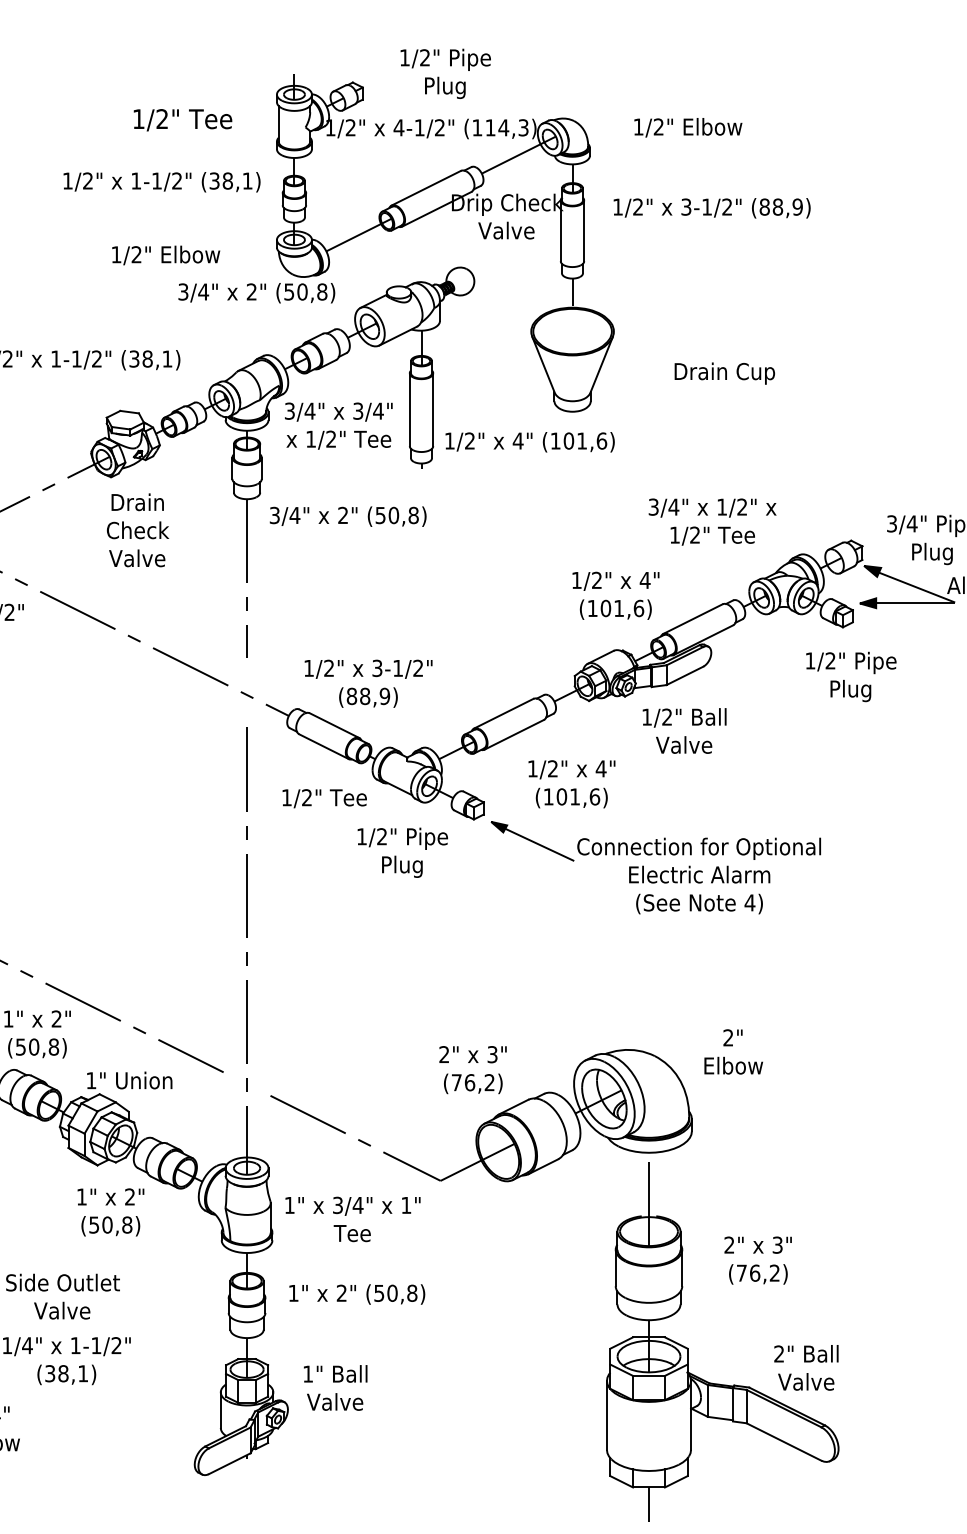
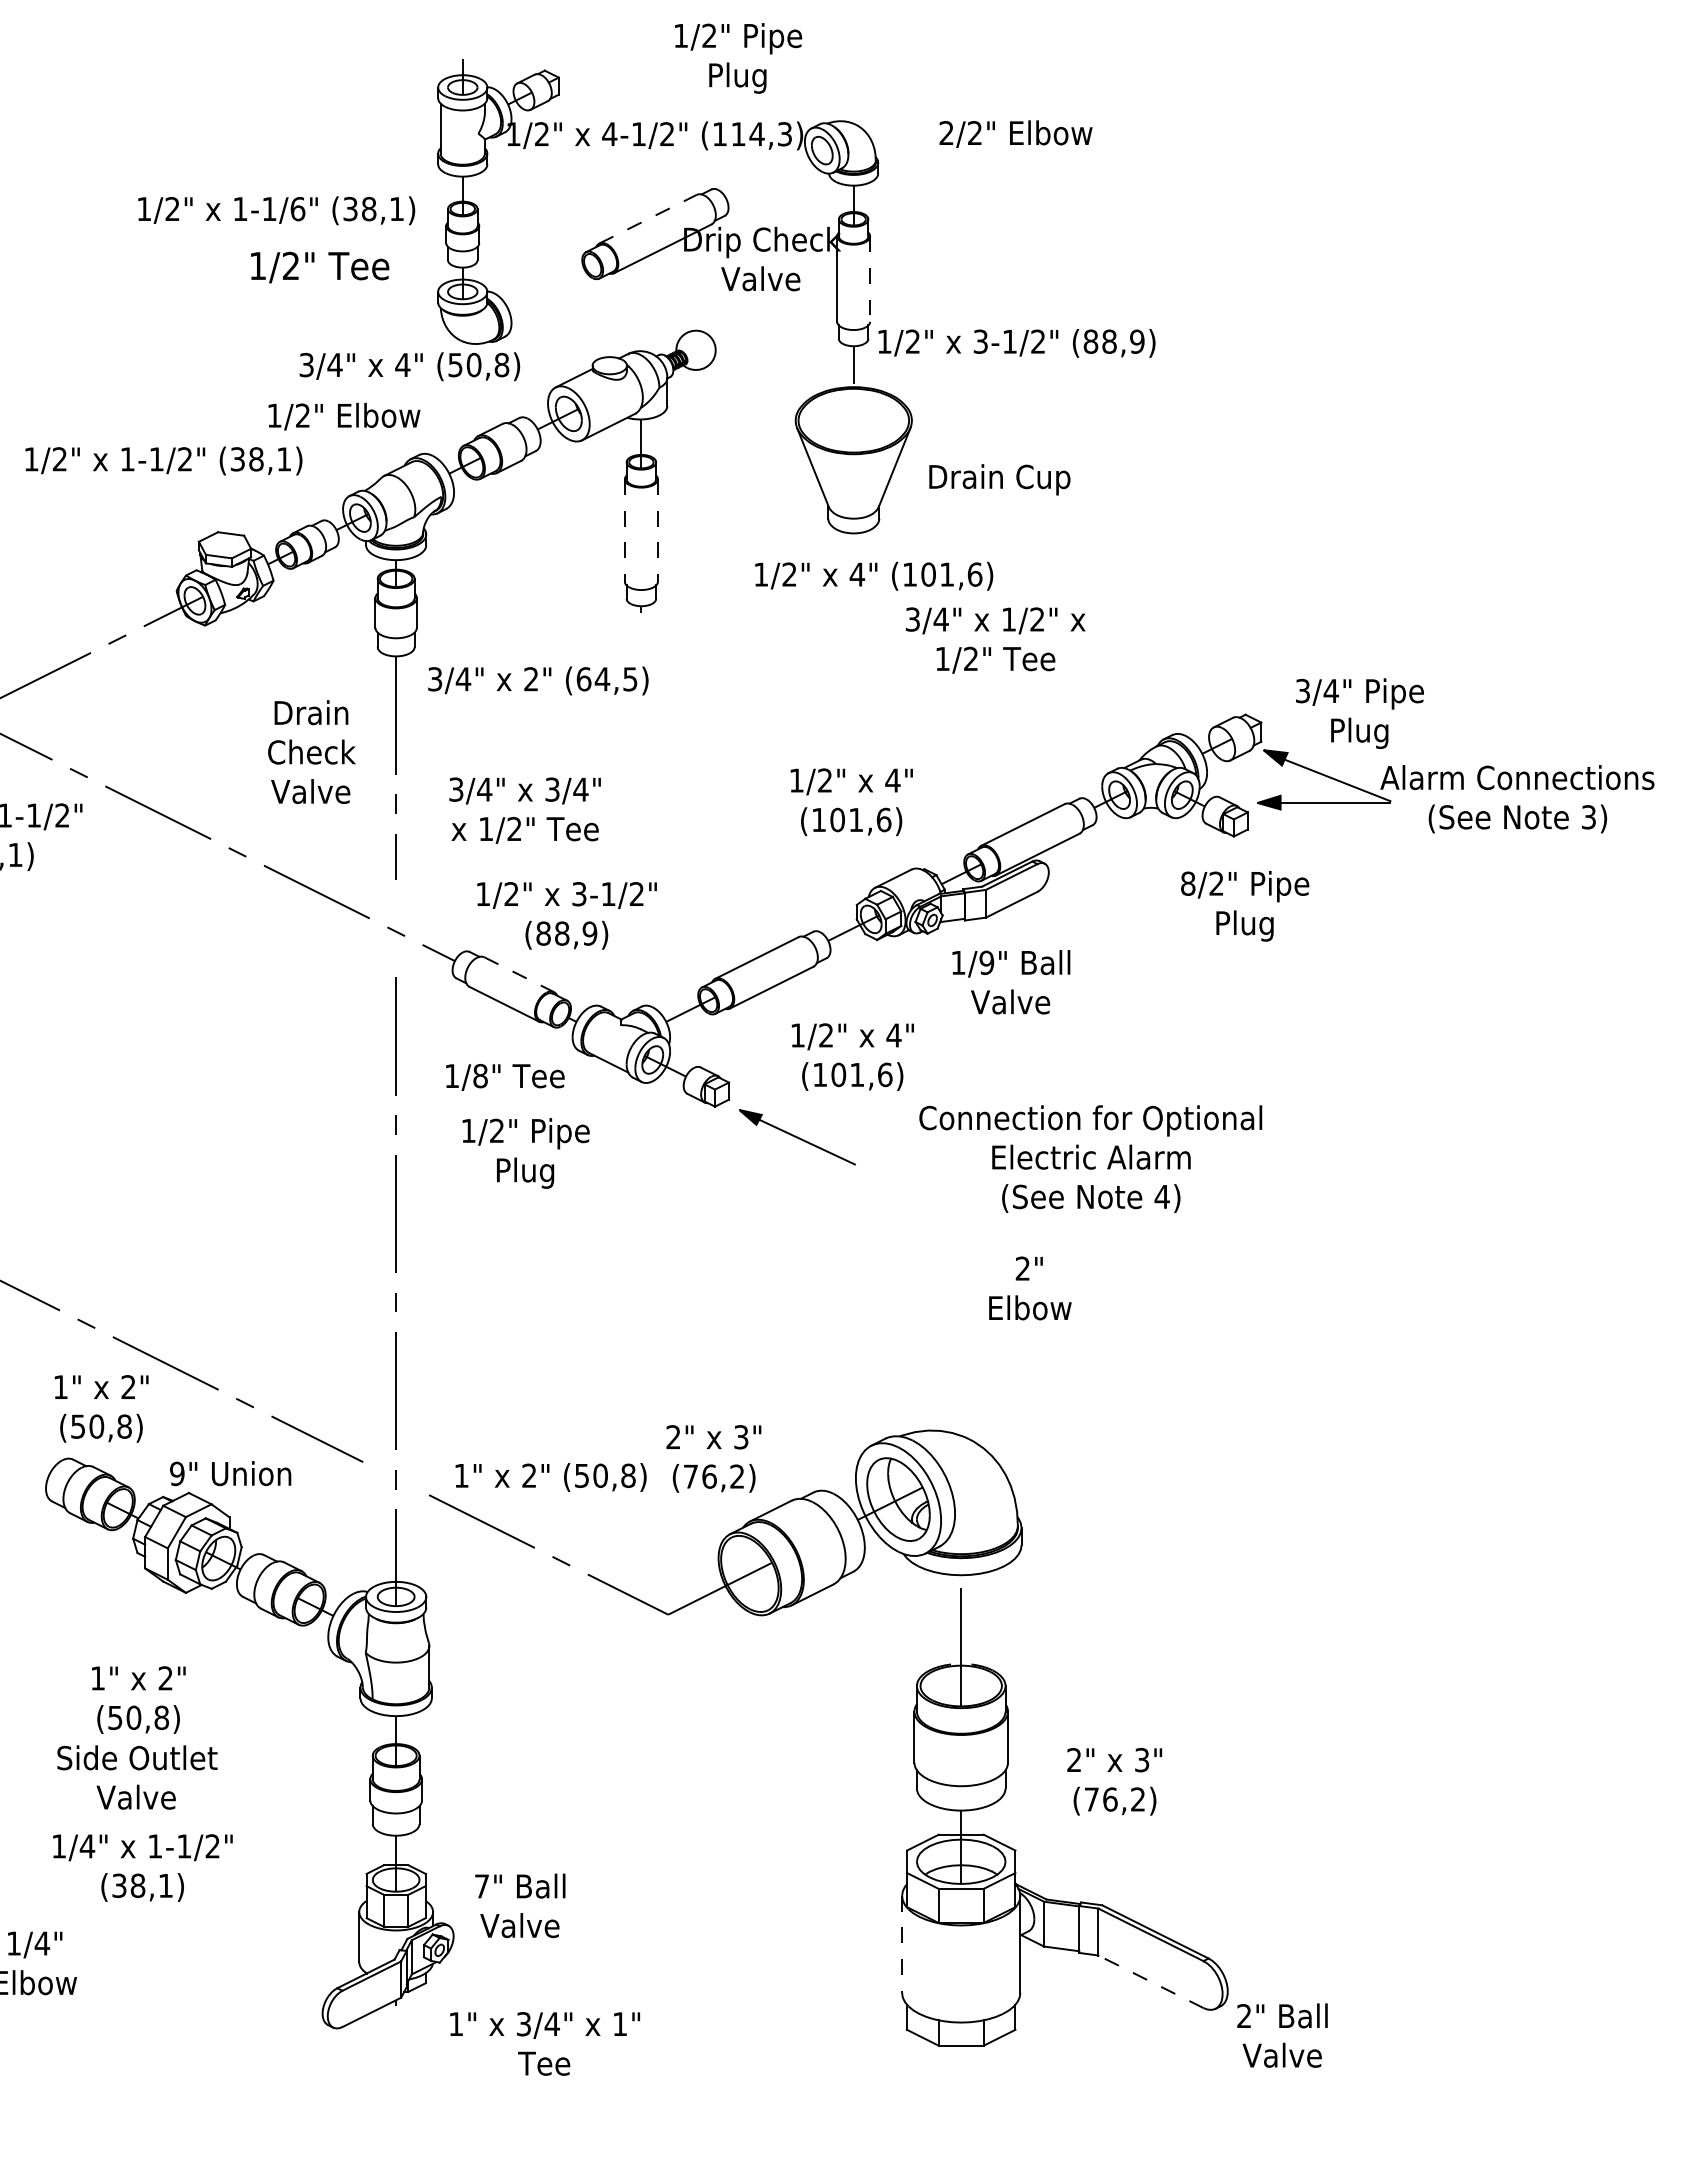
text: (445, 73) -> (738, 58), moved
text: (183, 120) -> (320, 267), moved
text: (638, 126) -> (946, 132), 1/2" -> 2/2"
line: (519, 155) -> (778, 172), removed
text: (176, 180) -> (297, 208), 1-1/2" -> 1-1/6"
line: (426, 188) -> (648, 219), solid -> dashed
text: (711, 208) -> (1016, 343), moved
line: (584, 231) -> (870, 279), solid -> dashed
line: (358, 234) -> (553, 284), removed
text: (166, 255) -> (344, 416), moved
text: (251, 291) -> (402, 364), 2" -> 4"
text: (724, 373) -> (999, 479), moved
line: (409, 410) -> (624, 531), solid -> dashed
line: (432, 410) -> (657, 531), solid -> dashed
text: (338, 426) -> (524, 810), moved
text: (530, 441) -> (874, 575), moved
text: (396, 515) -> (606, 679), (50,8) -> (64,5)
text: (712, 522) -> (995, 640), moved
text: (137, 529) -> (311, 751), moved
text: (615, 596) -> (851, 802), moved
text: (810, 660) -> (1188, 883), 1/2" -> 8/2"
text: (666, 716) -> (986, 962), 1/2" -> 1/9"
line: (334, 725) -> (519, 974), solid -> dashed
text: (307, 798) -> (480, 1076), 1/2" -> 1/8"
text: (402, 852) -> (525, 1153), moved
text: (698, 875) -> (1090, 1158), moved
text: (733, 1051) -> (1030, 1288), moved
text: (91, 1080) -> (177, 1473), 1" -> 9"
text: (110, 1212) -> (138, 1699), moved
text: (352, 1219) -> (544, 2043), moved
text: (758, 1260) -> (1114, 1781), moved
text: (356, 1294) -> (550, 1477), moved
text: (806, 1367) -> (1282, 2035), moved
text: (307, 1374) -> (481, 1886), 1" -> 7"
line: (607, 1415) -> (902, 1944), solid -> dashed
line: (783, 1441) -> (1150, 1981), solid -> dashed
line: (649, 1504) -> (961, 2069), removed

